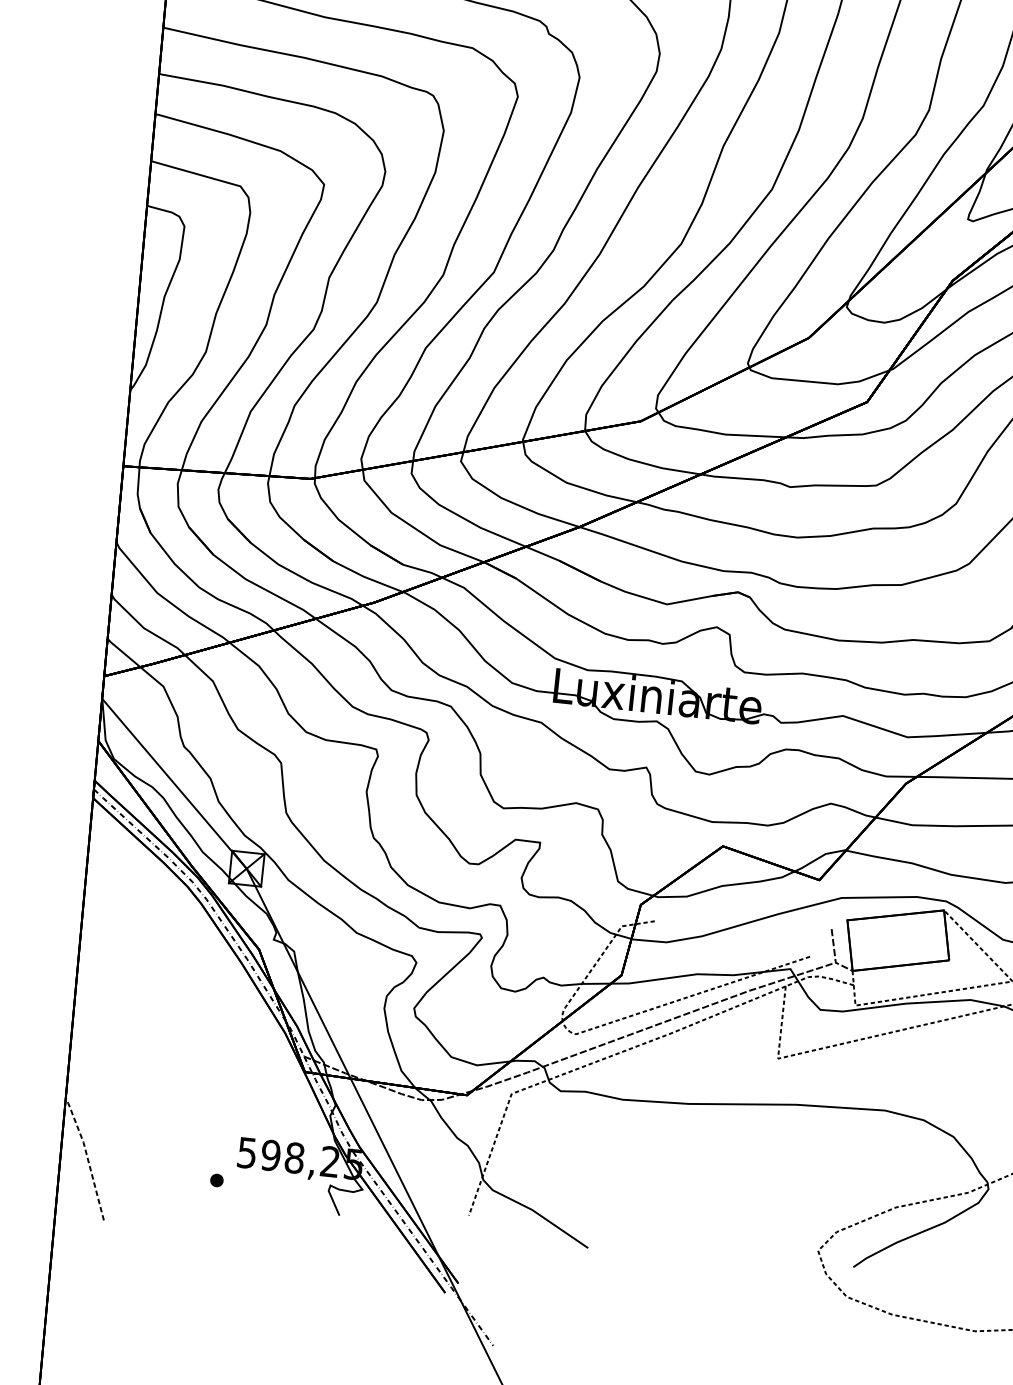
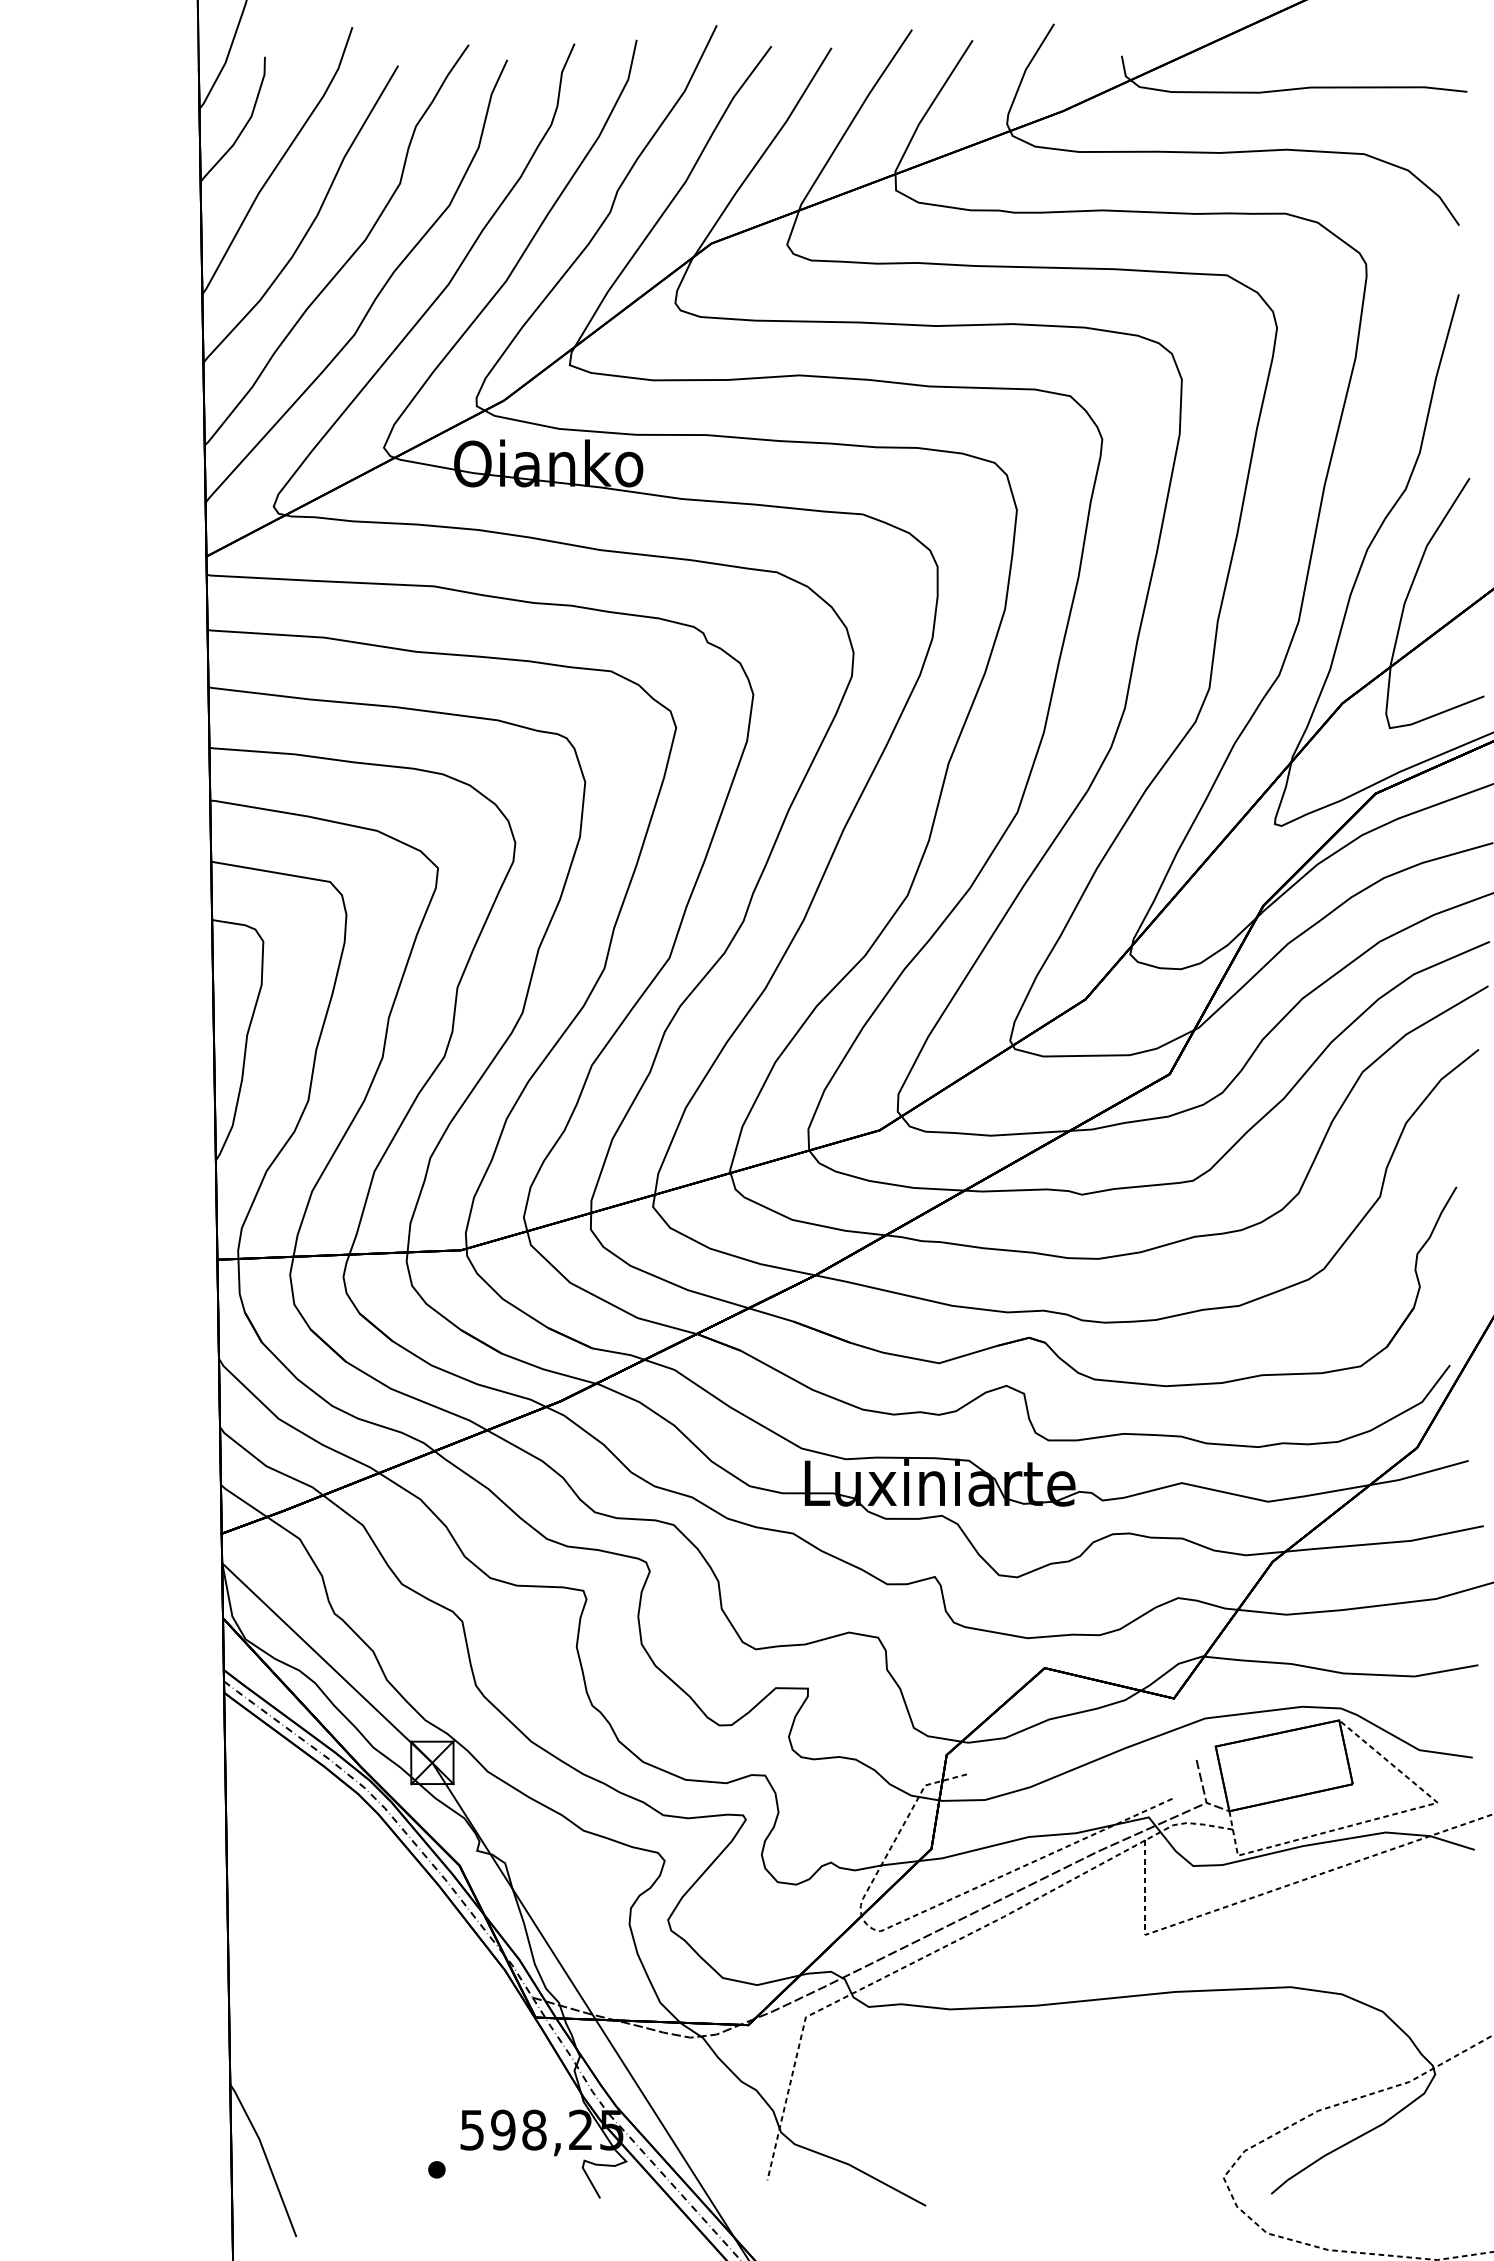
line: (87, 1157) -> (266, 2157), dashed -> solid

